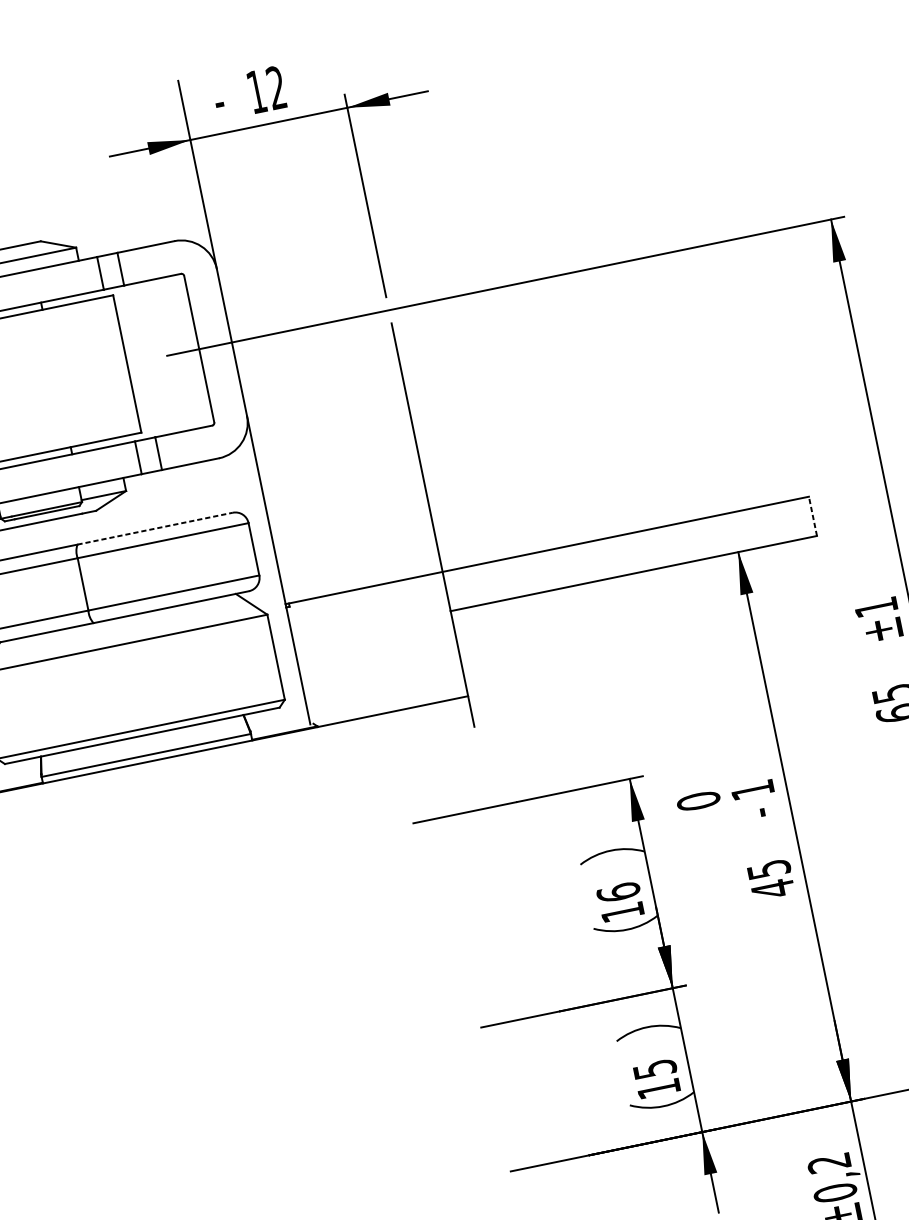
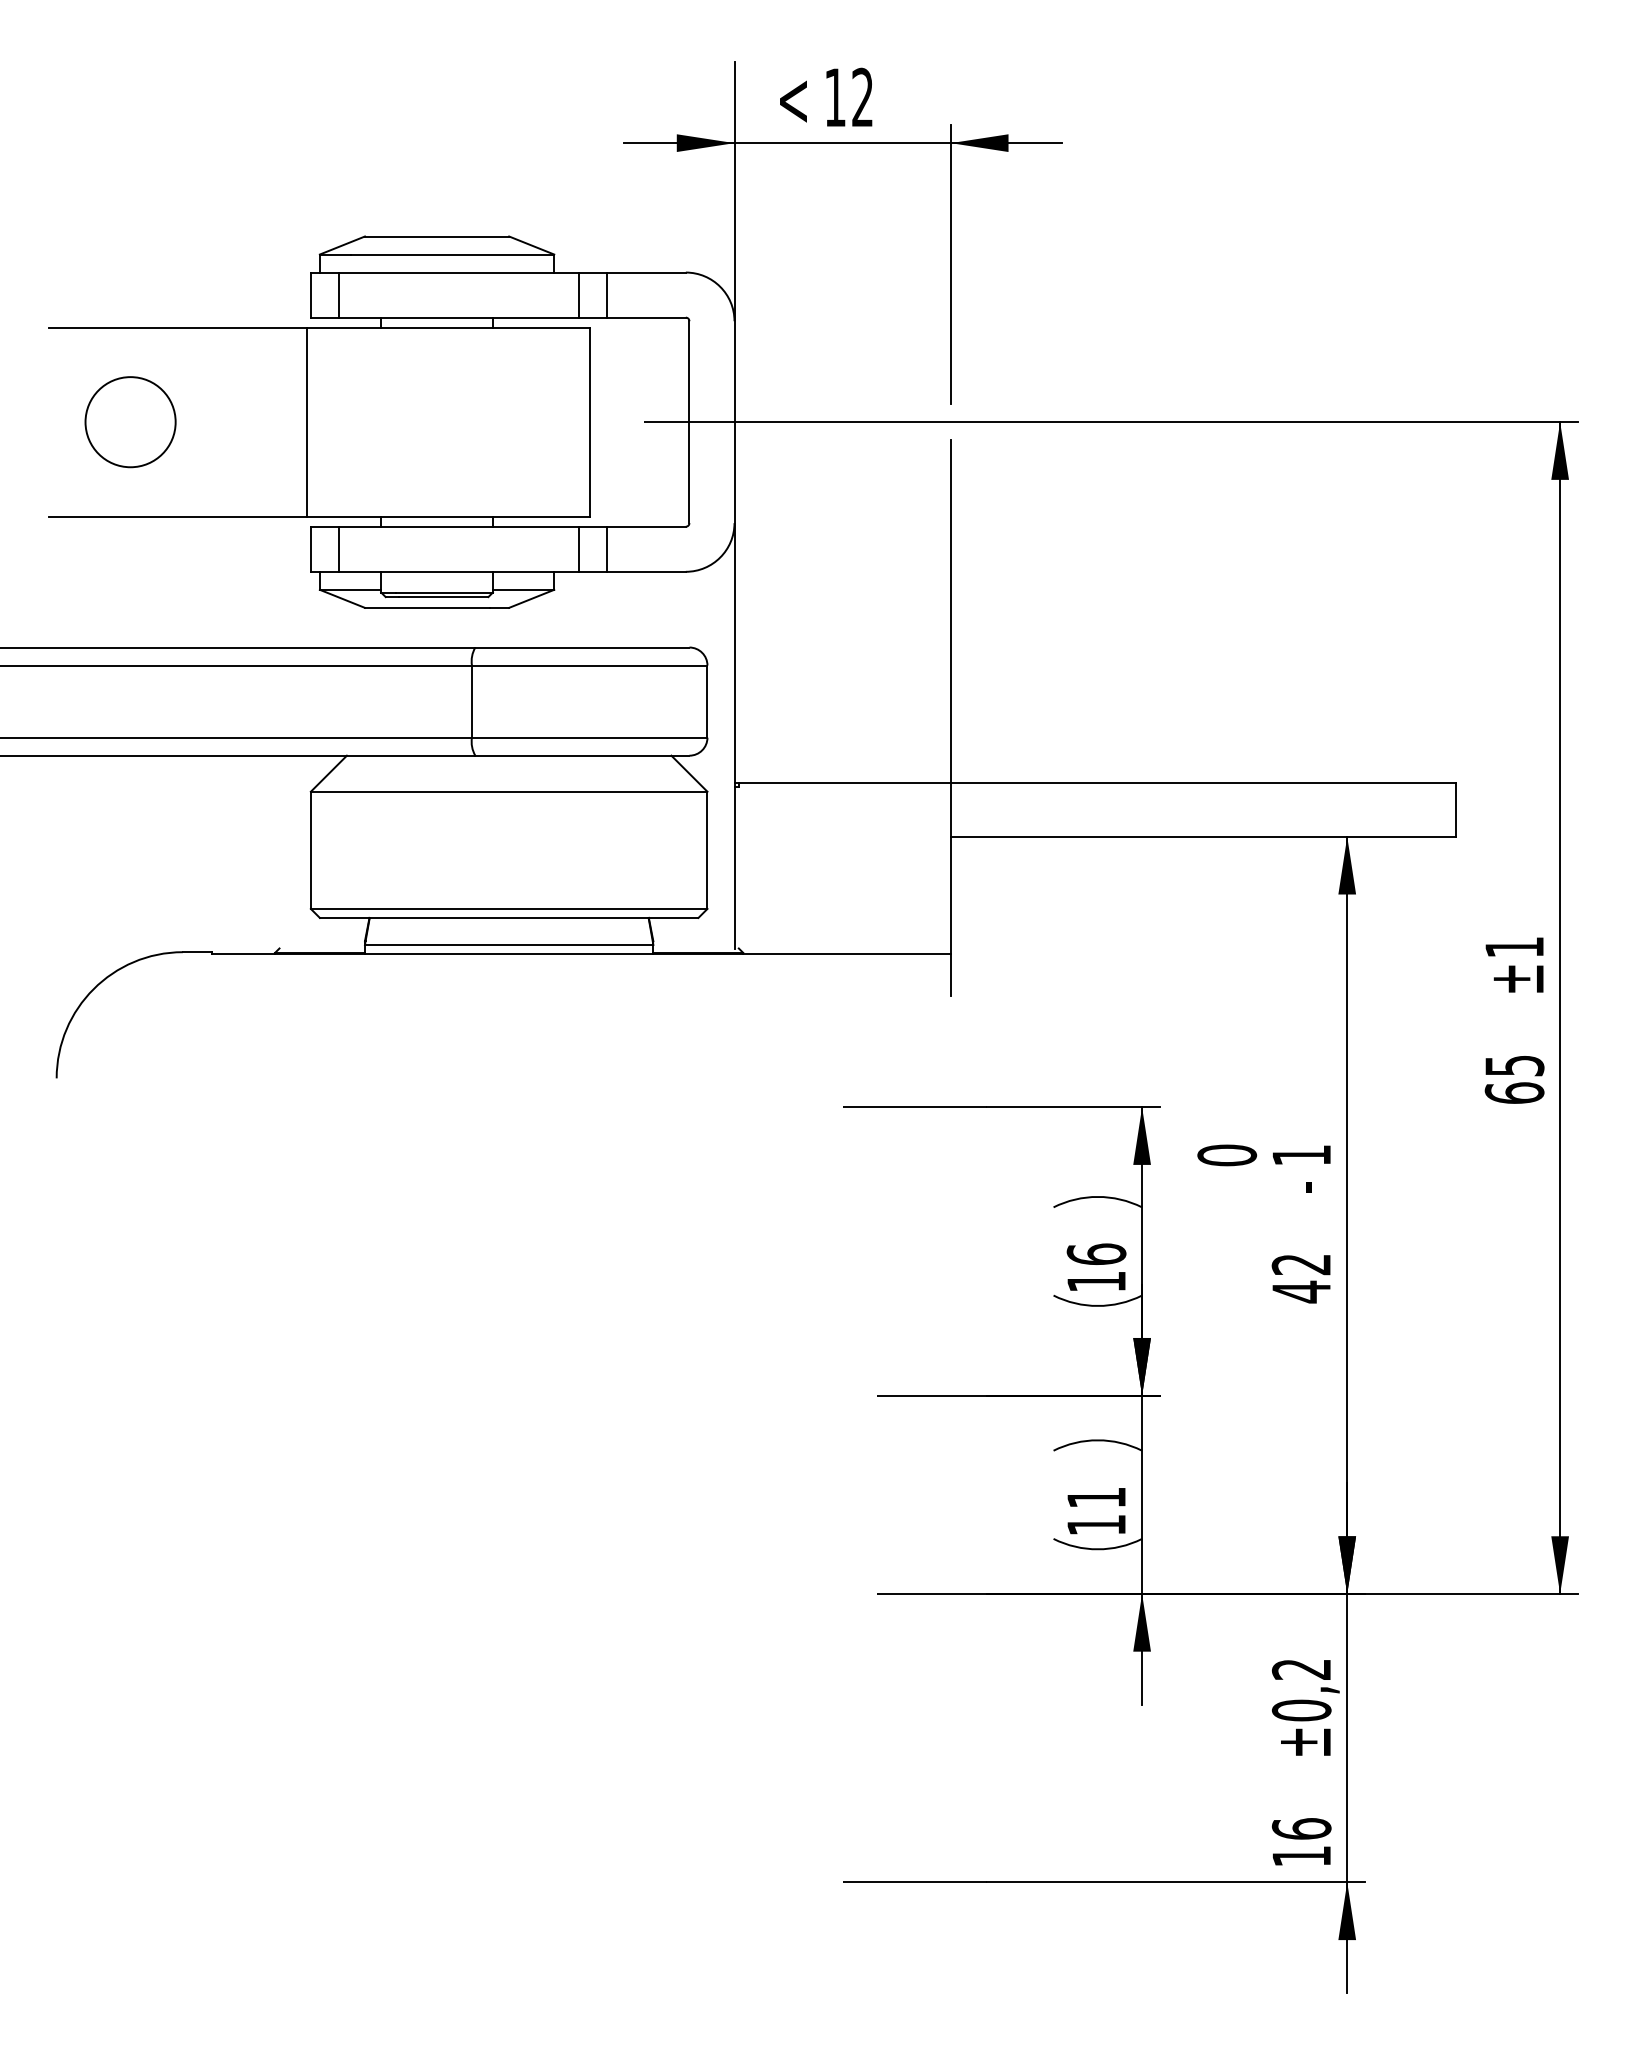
text: (226, 101) -> (792, 101), - -> <
line: (812, 516) -> (1455, 809), dashed -> solid
line: (155, 528) -> (582, 647), dashed -> solid
text: (768, 869) -> (1301, 1264), 45 -> 42
text: (654, 1068) -> (1096, 1497), 15 -> 11

